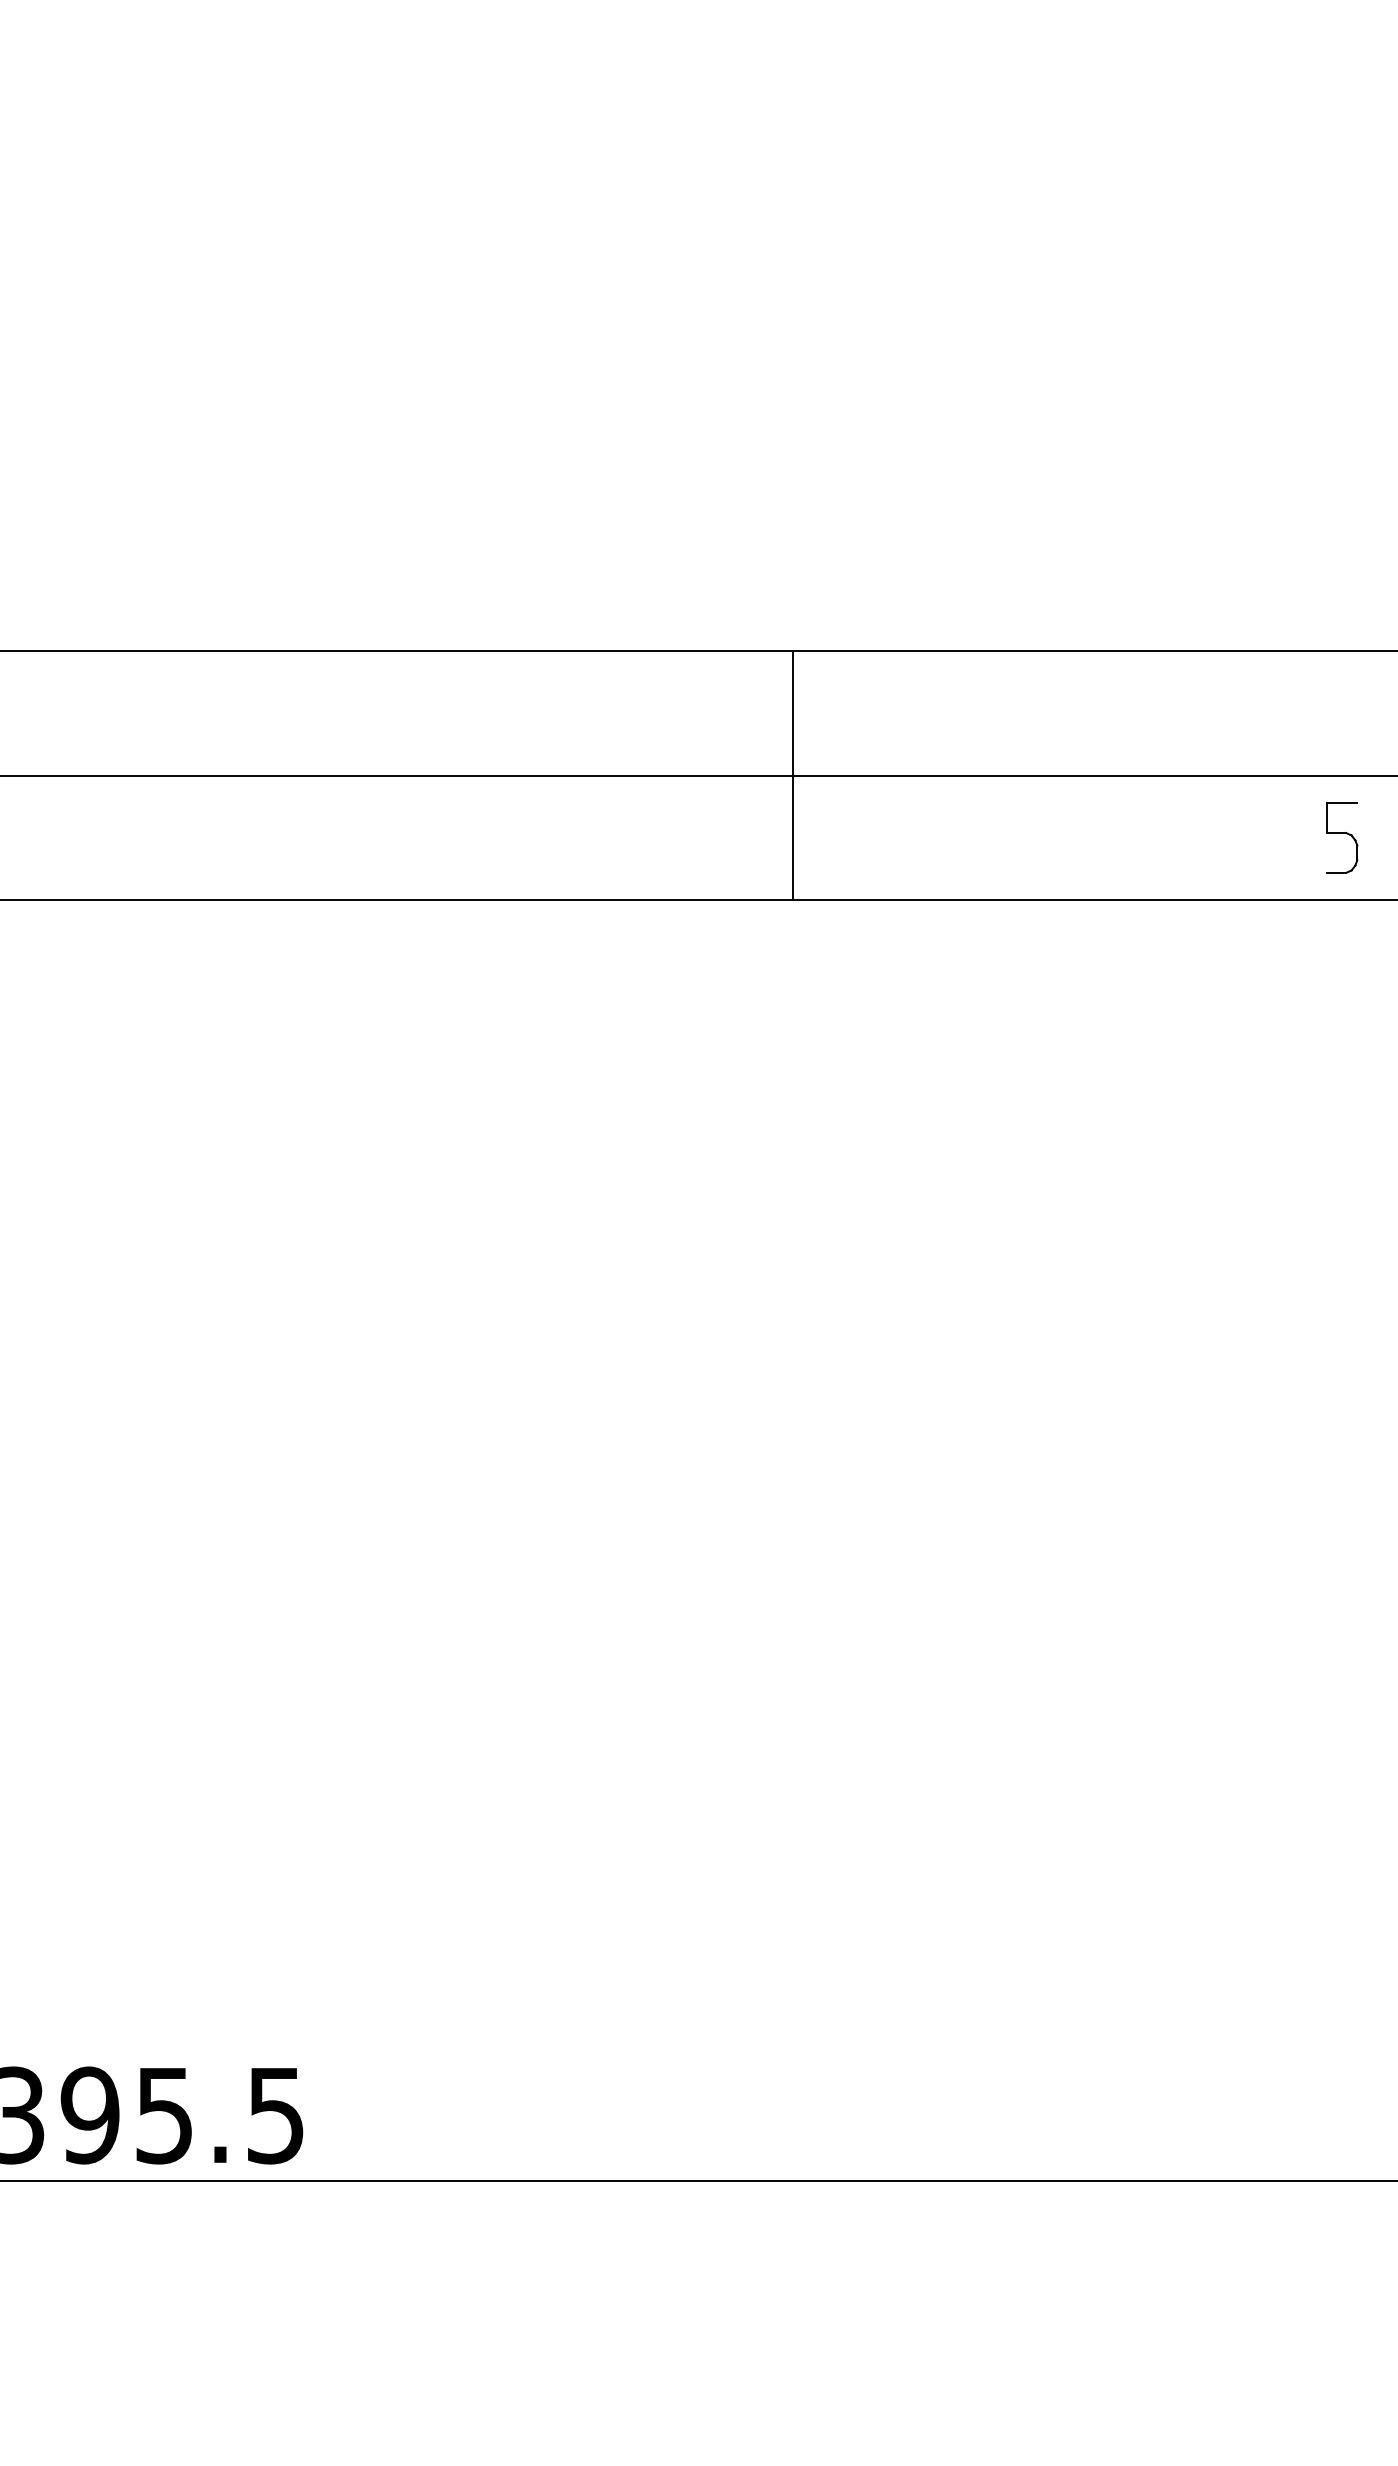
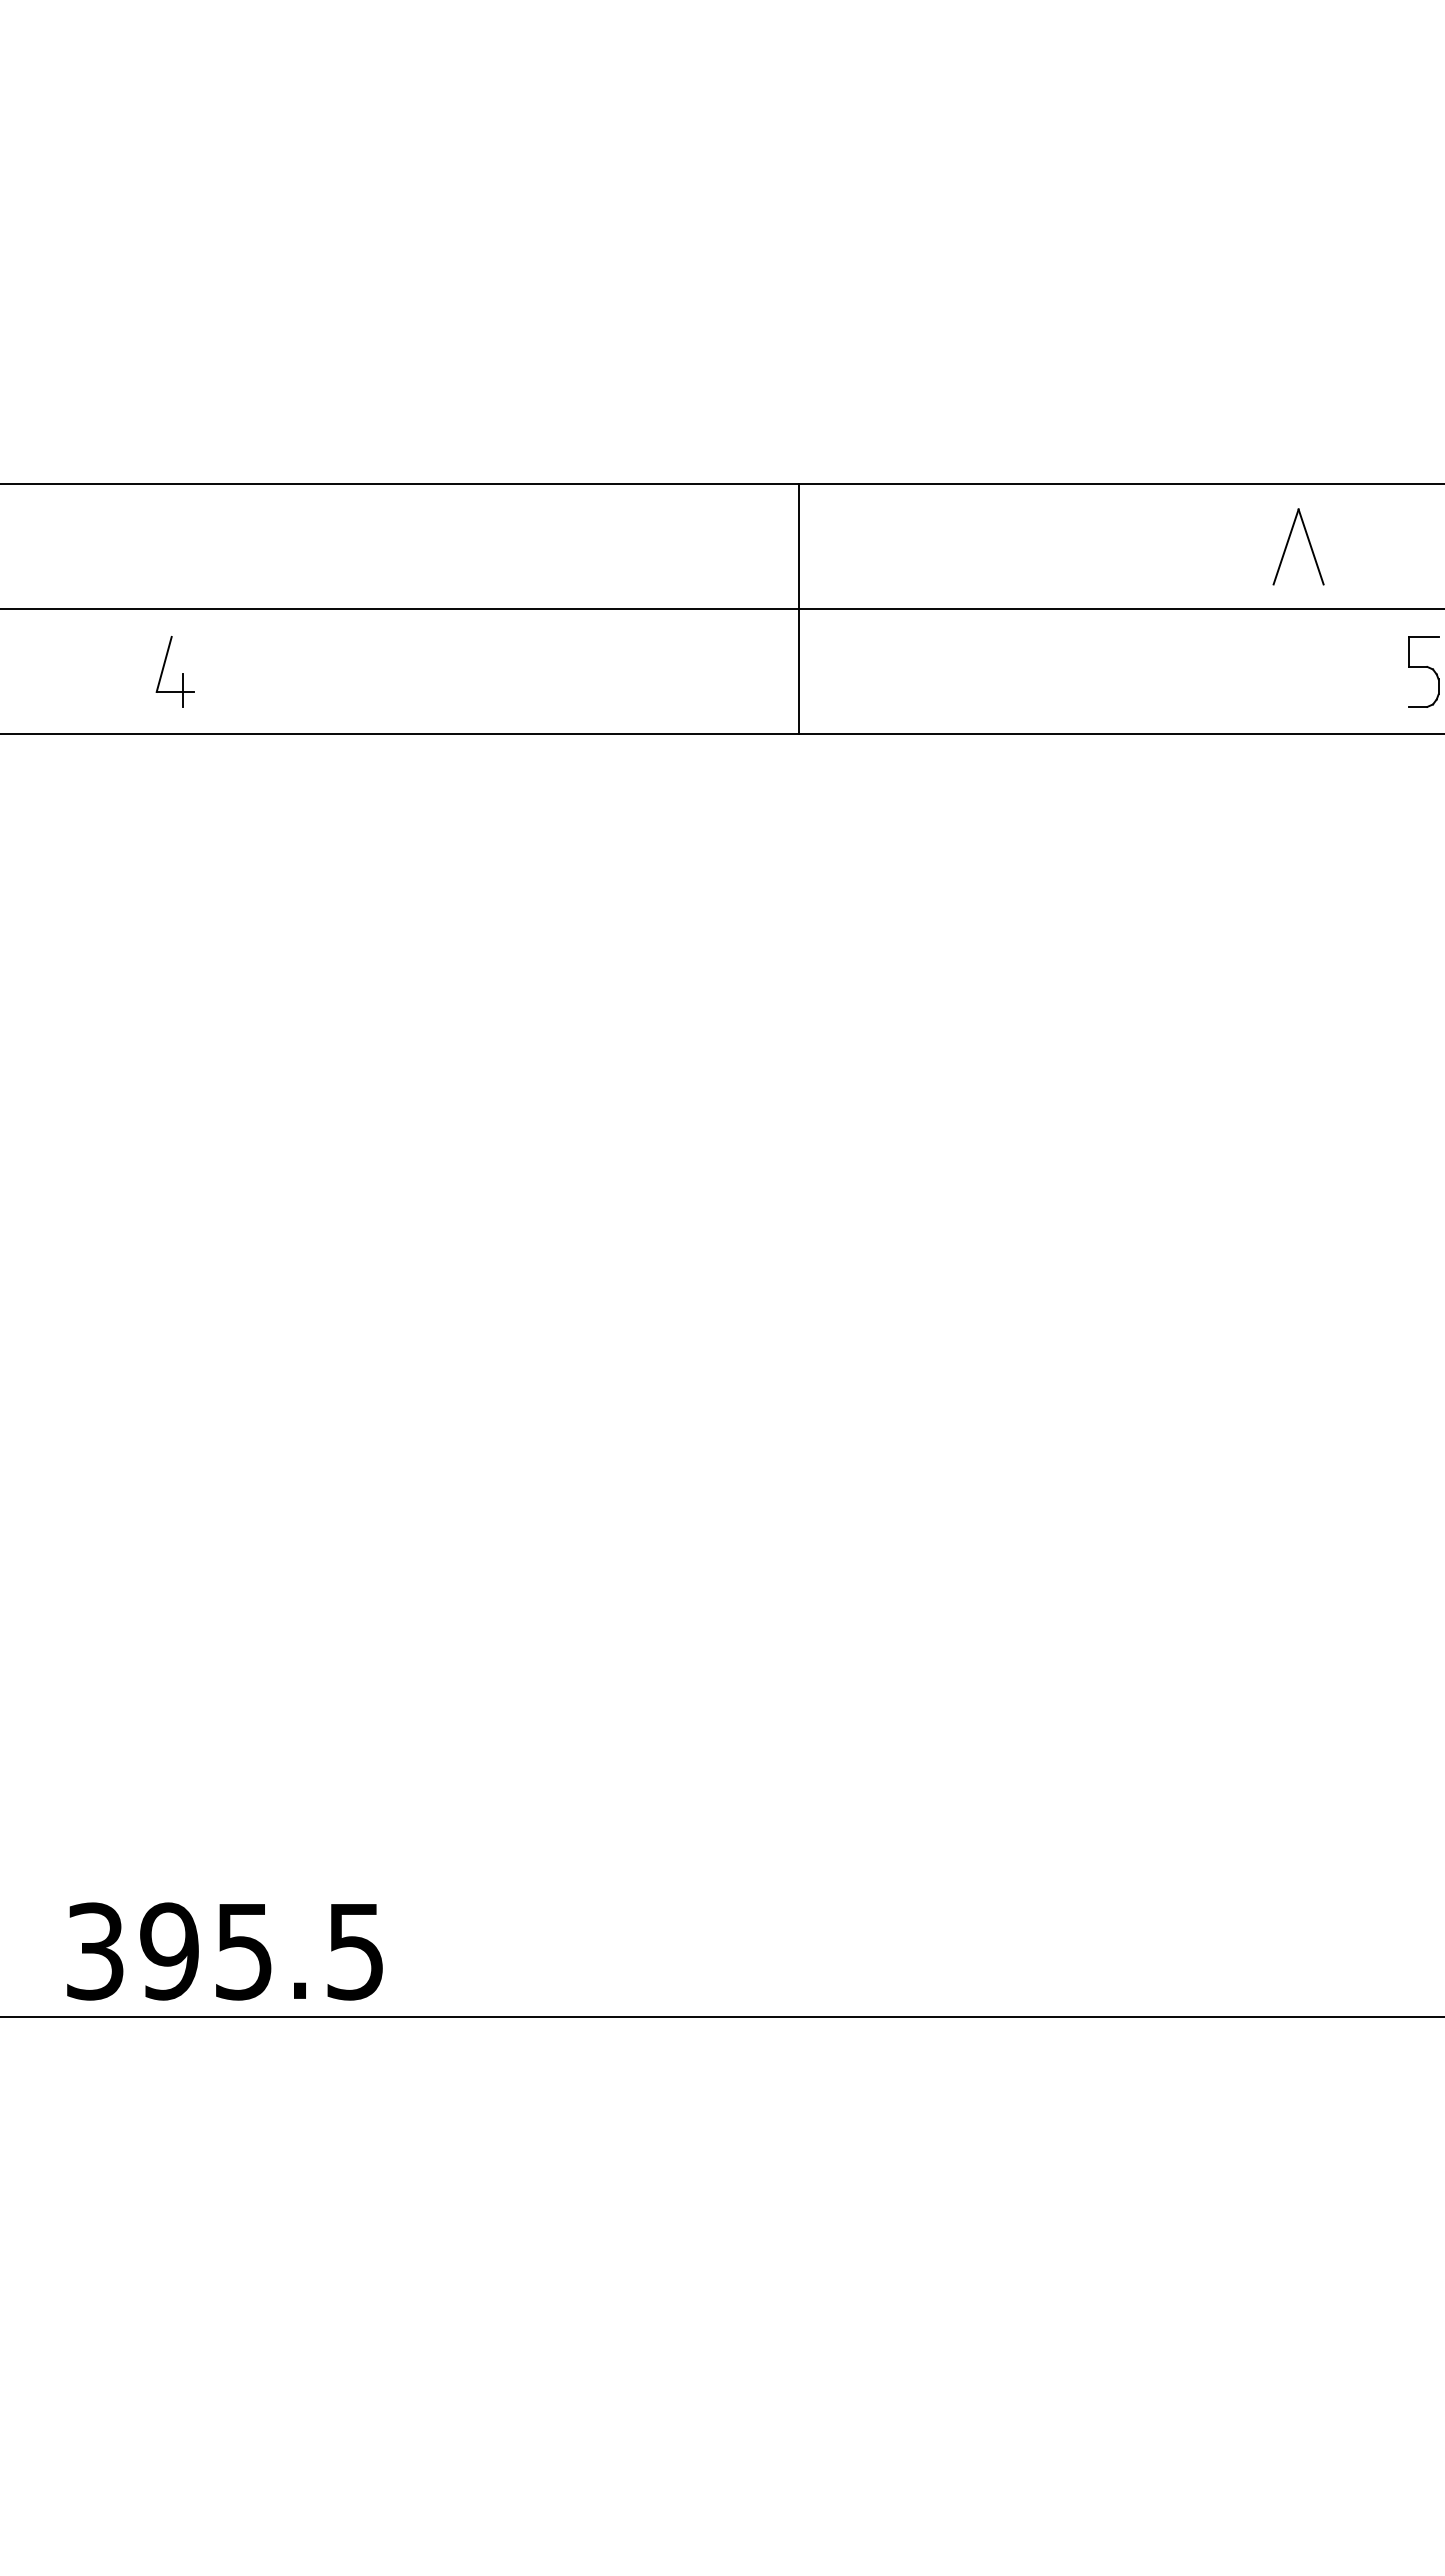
part: (1207, 709) -> (1288, 543), added
line: (793, 775) -> (798, 609), moved
part: (103, 839) -> (182, 673), added

